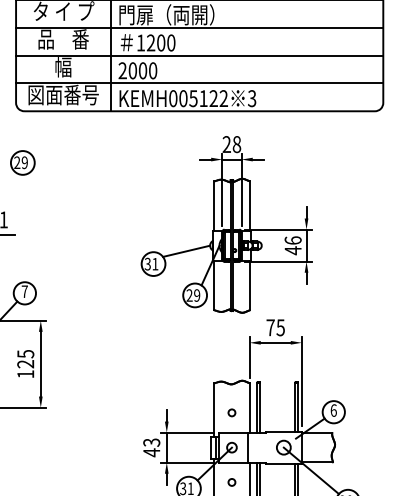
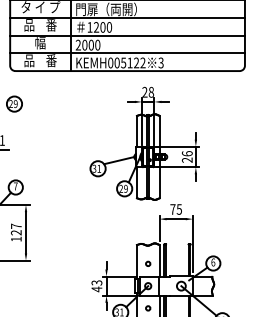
text: (63, 94) -> (40, 60), 図面番号 -> 品    番
text: (291, 251) -> (186, 160), 46 -> 26
text: (25, 352) -> (16, 225), 125 -> 127

